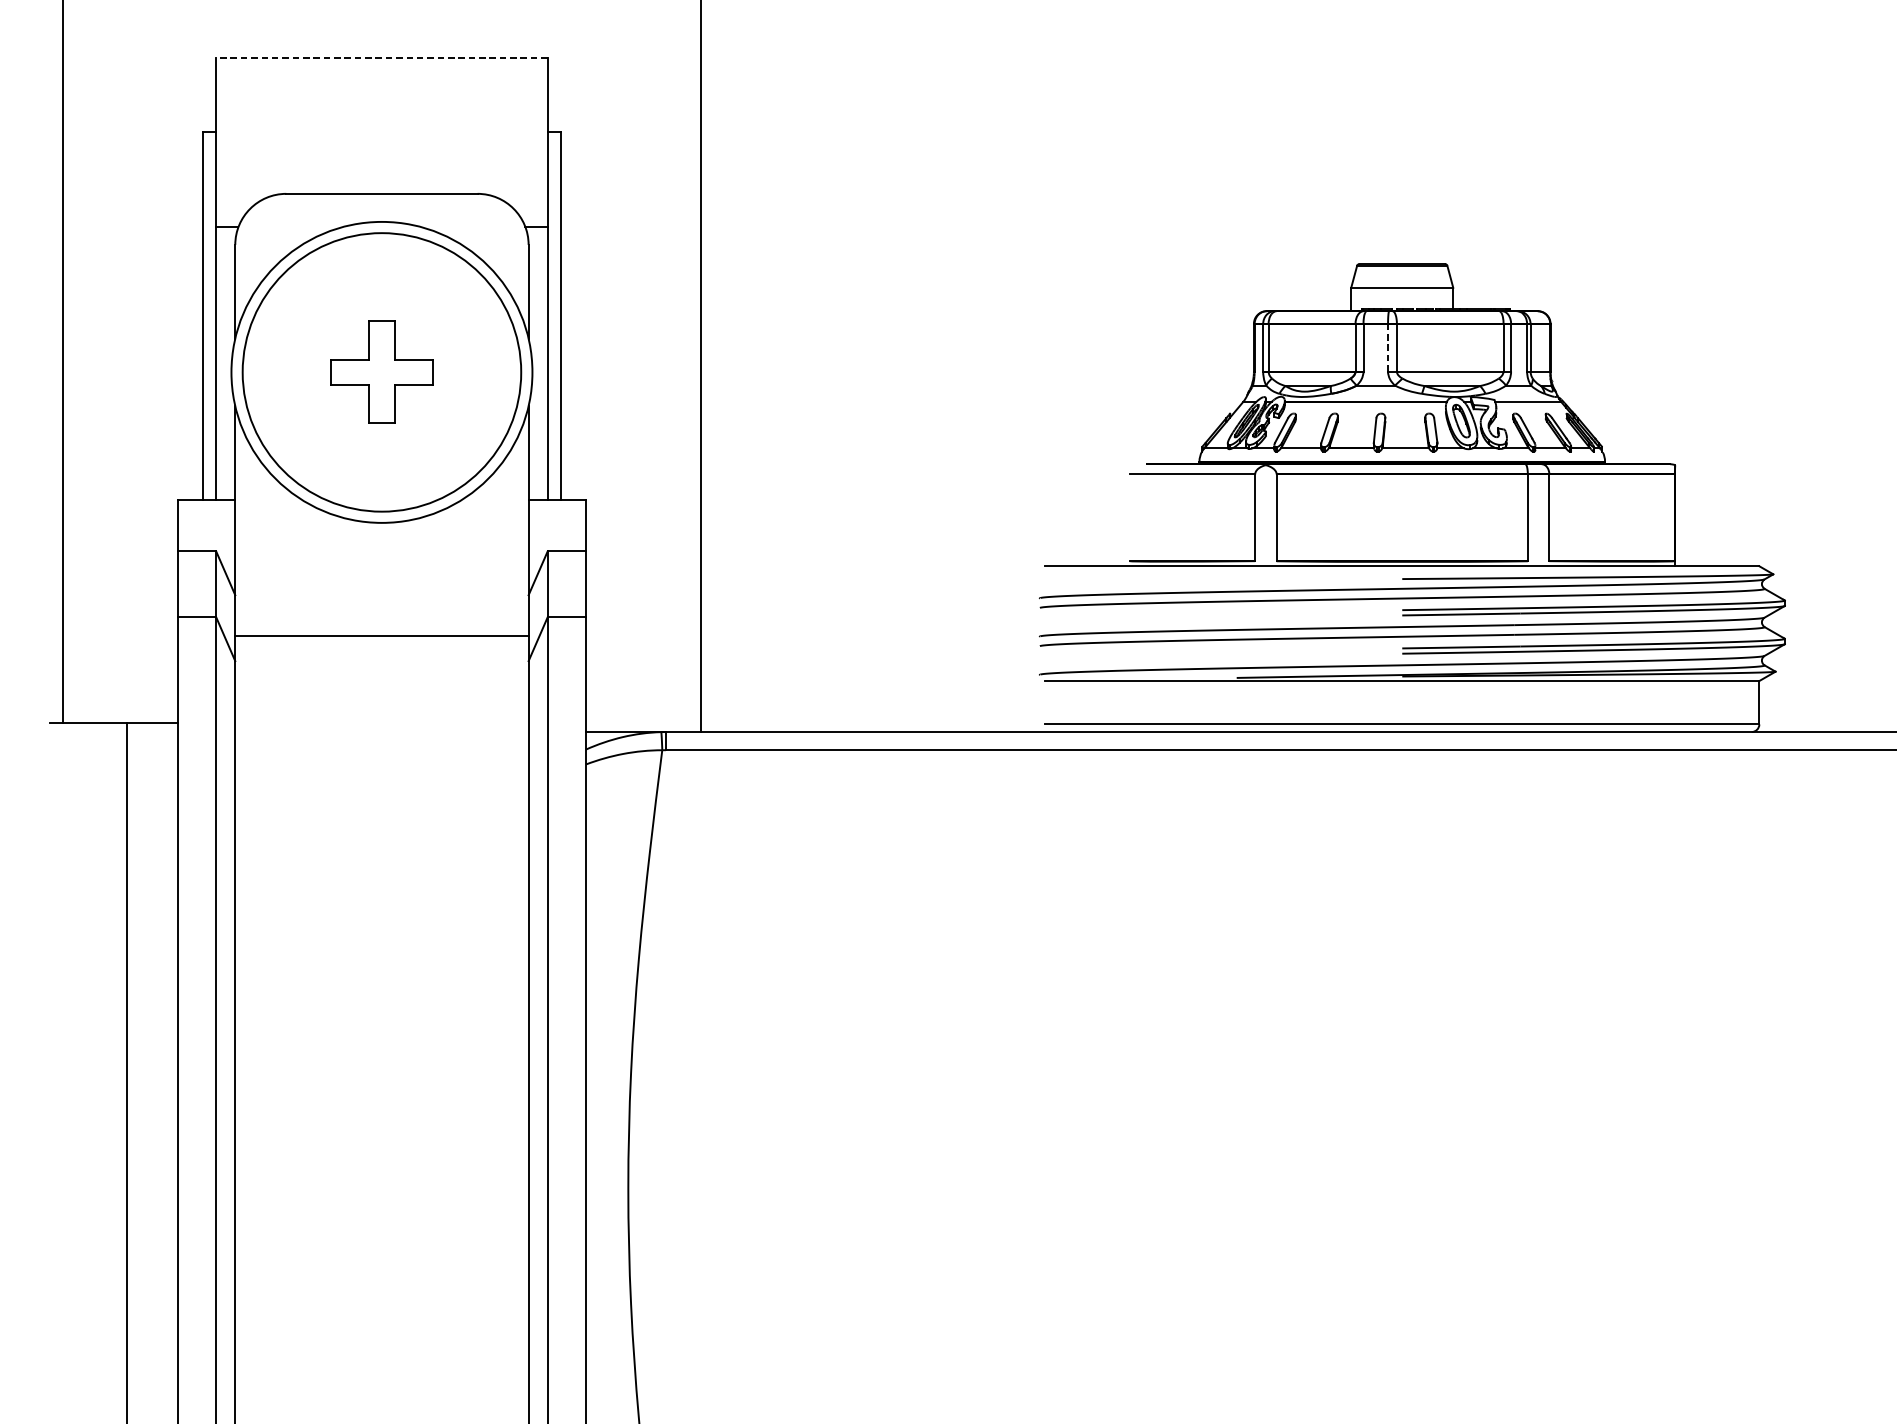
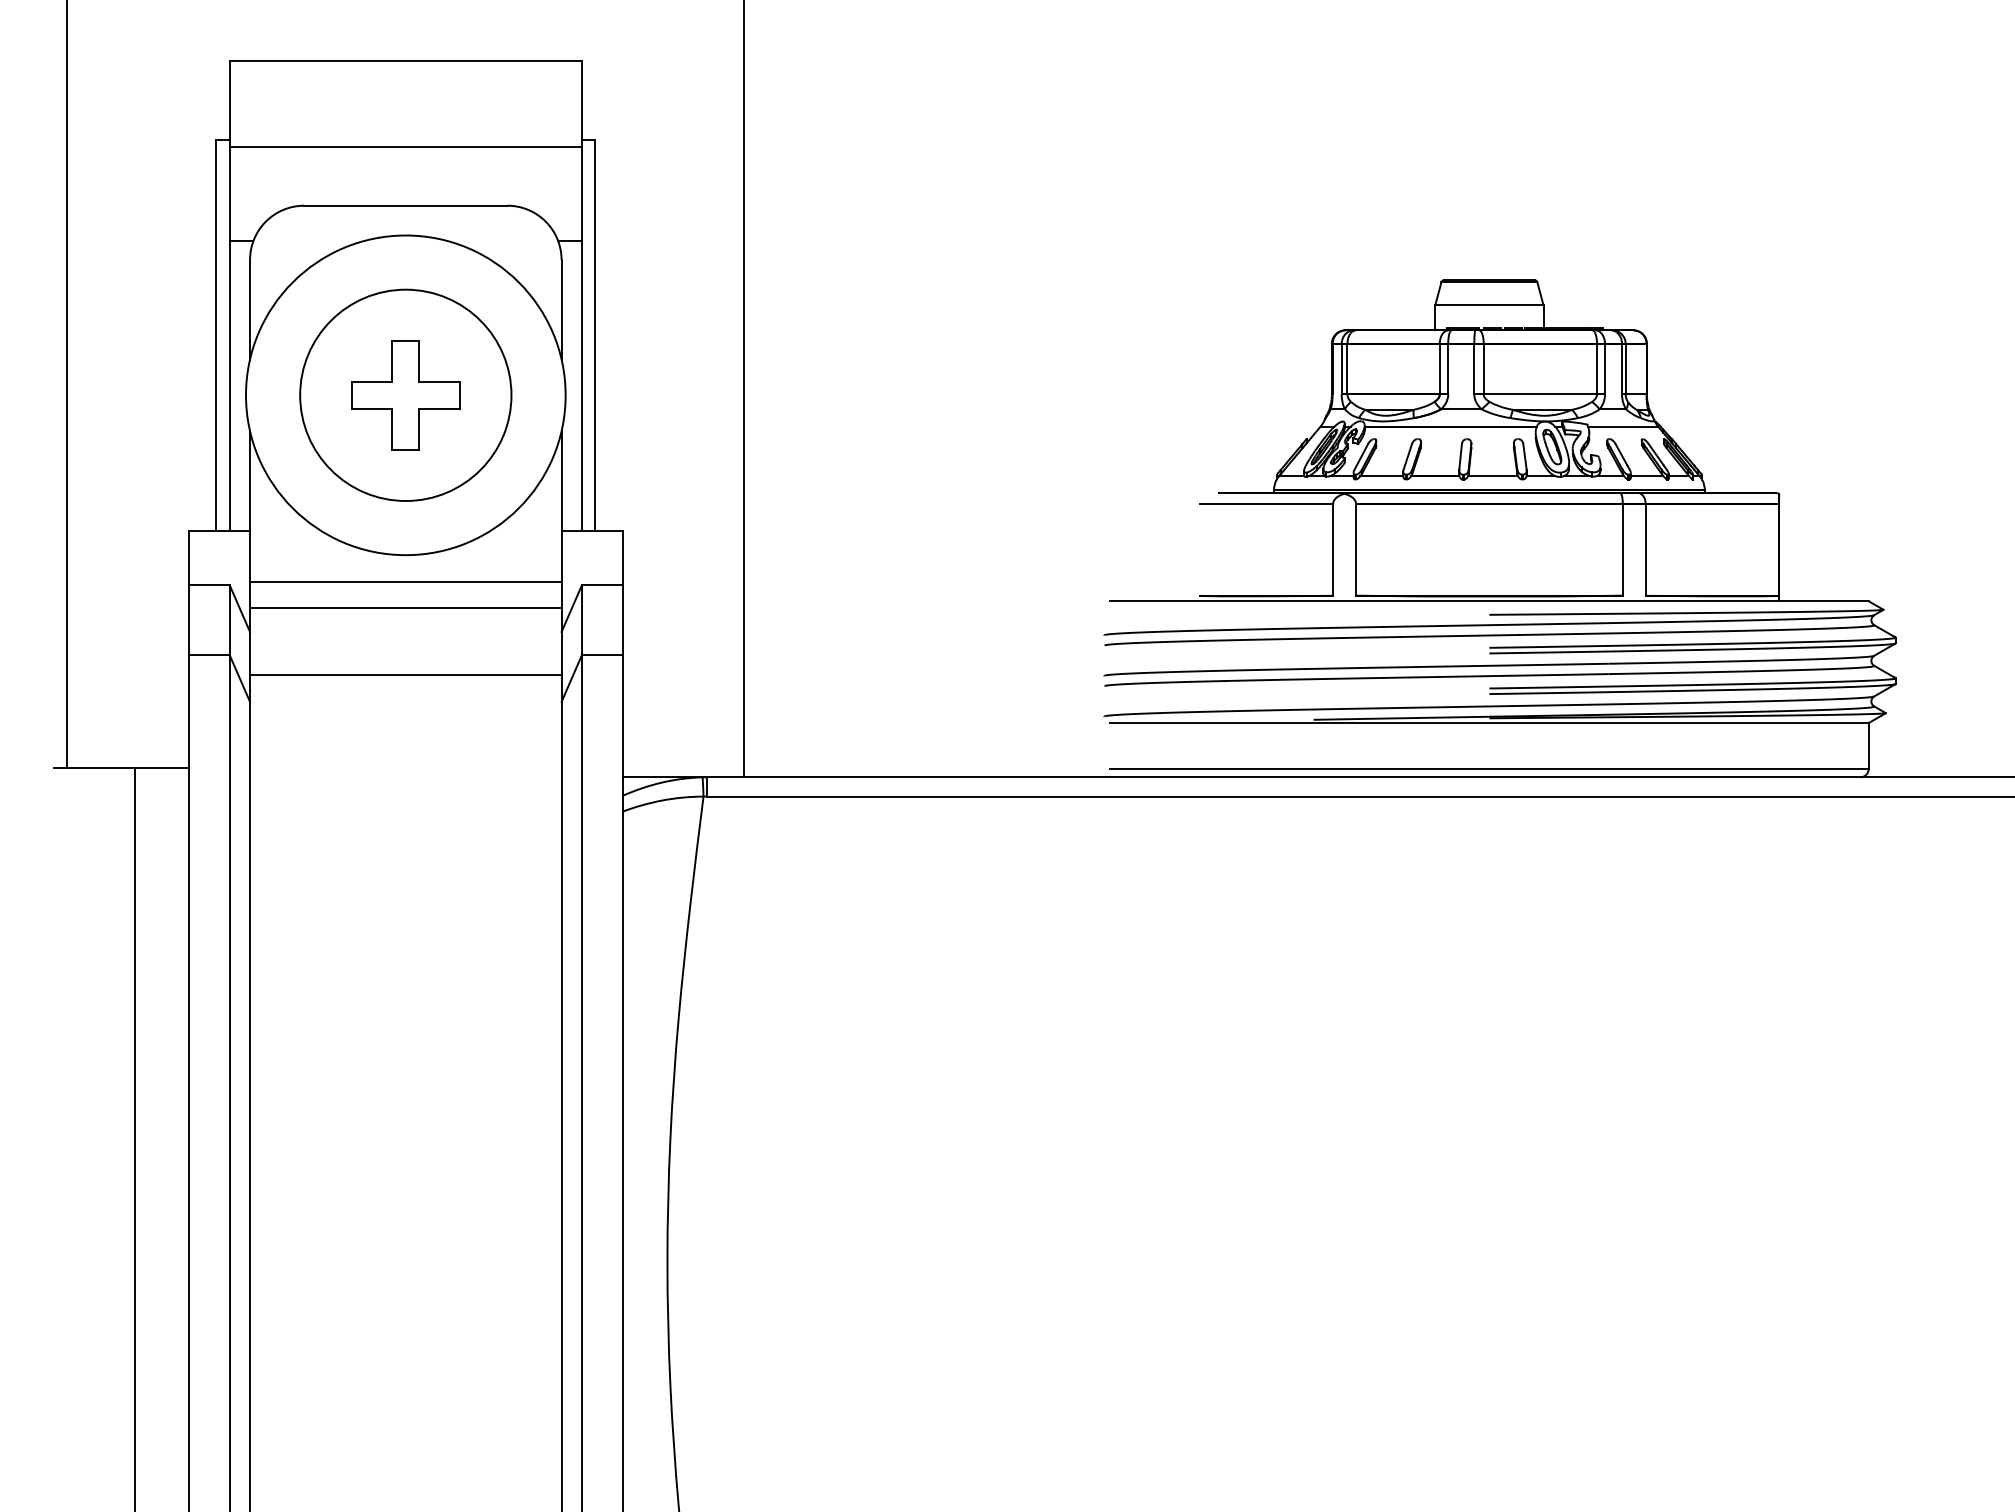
line: (381, 58) -> (405, 61), dashed -> solid
line: (381, 139) -> (405, 147), added
line: (1388, 347) -> (1474, 368), dashed -> solid
circle: (381, 372) -> (405, 395), size x0.71
line: (381, 547) -> (405, 581), added
line: (381, 573) -> (405, 608), added

